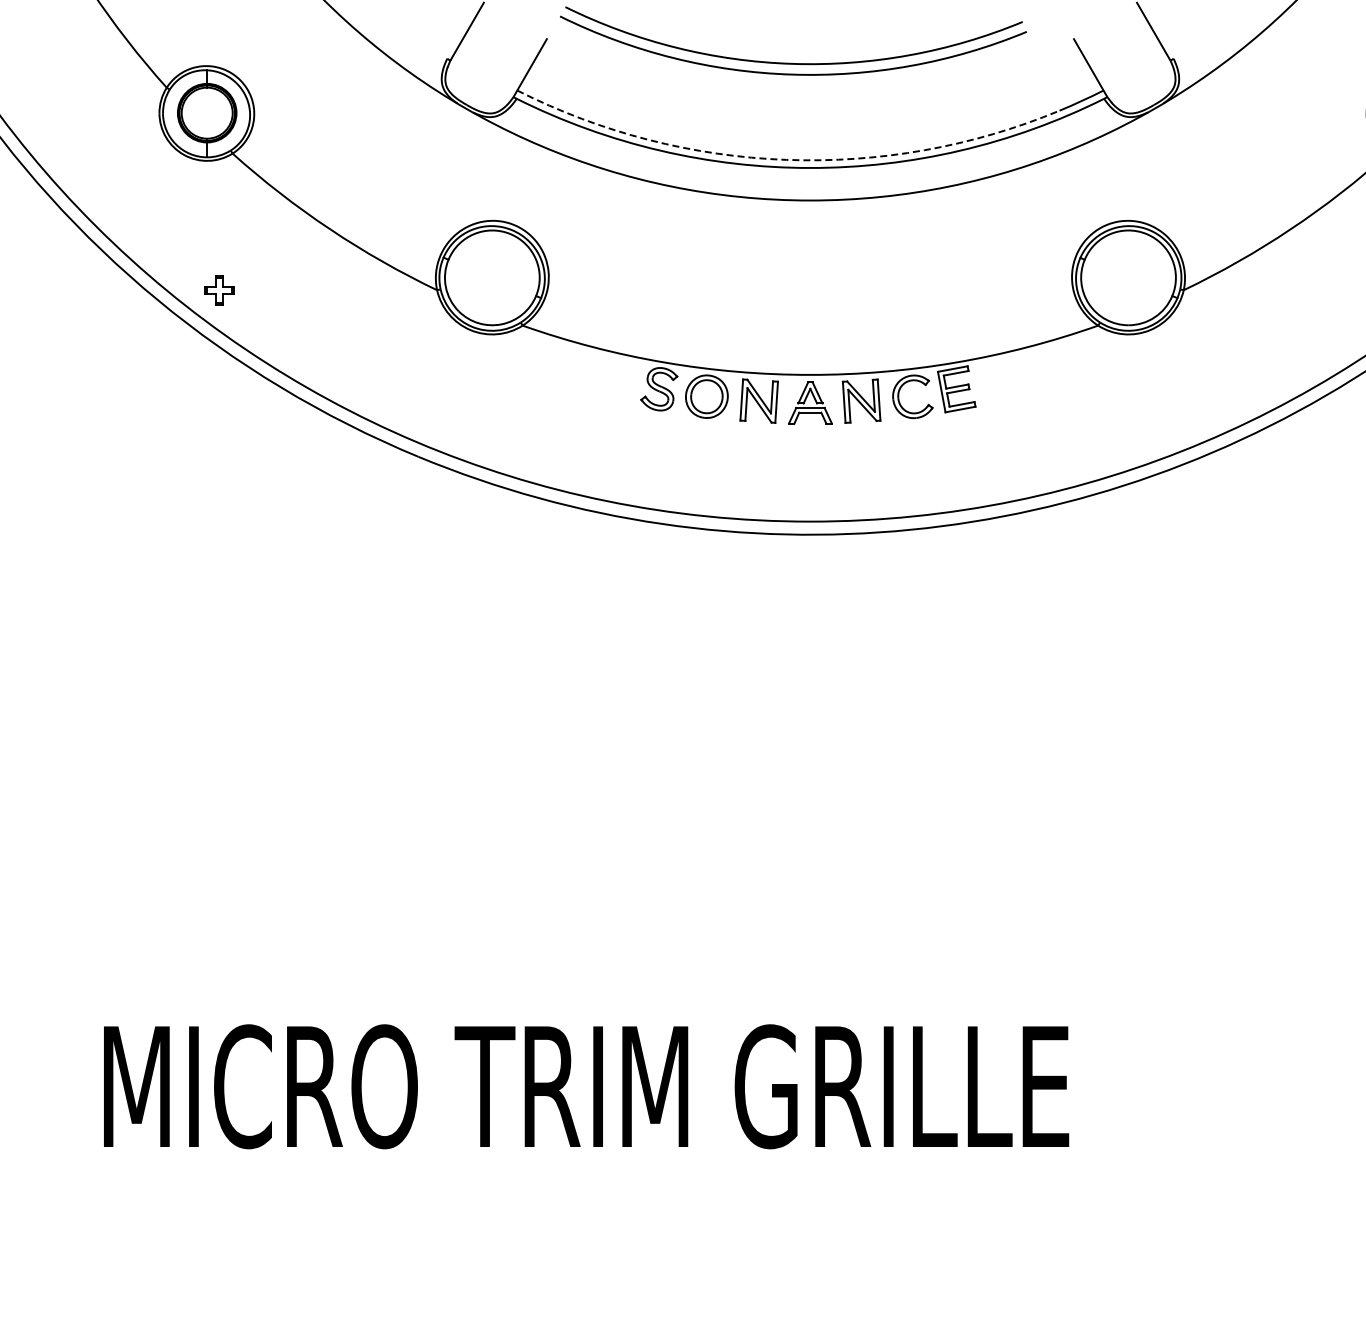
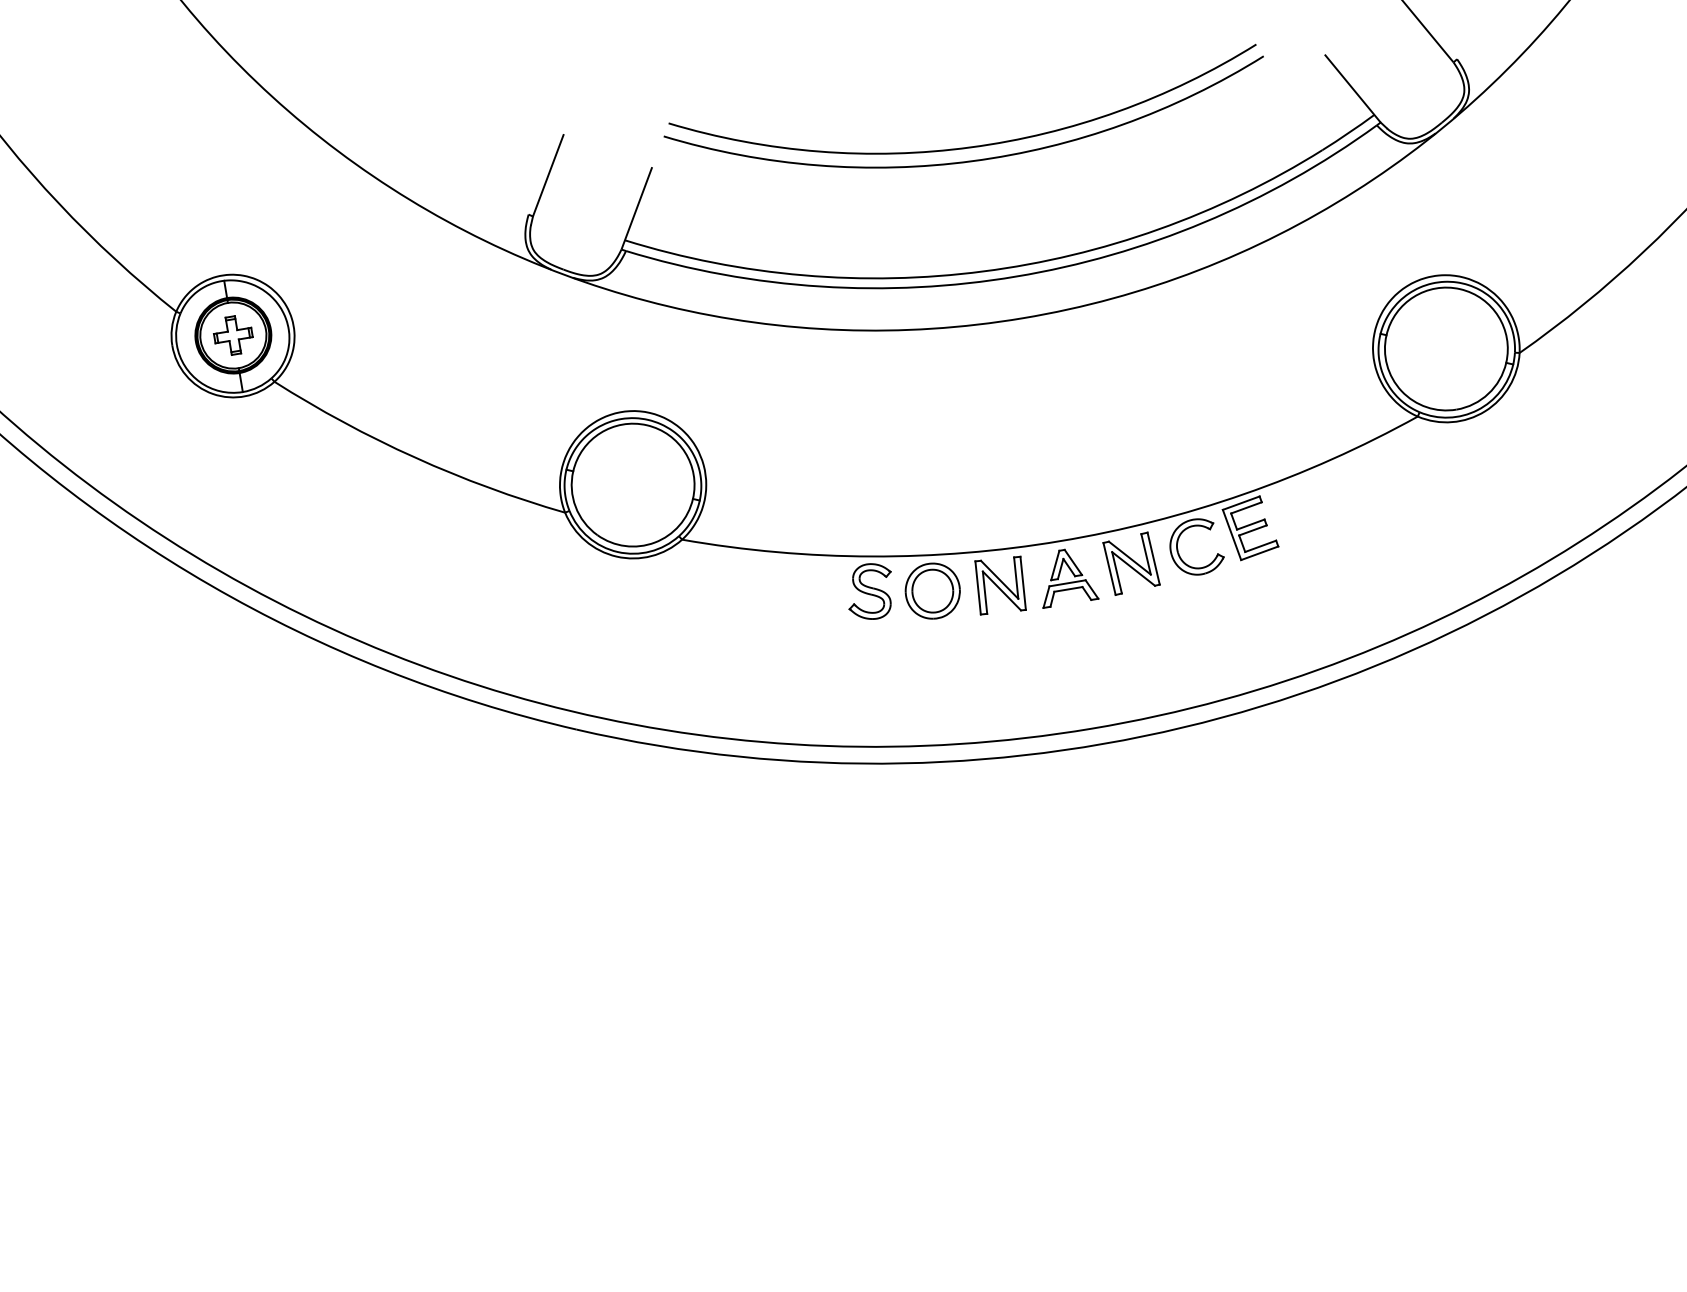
arc: (786, 159) -> (983, 270), dashed -> solid
part: (219, 290) -> (233, 335), moved

